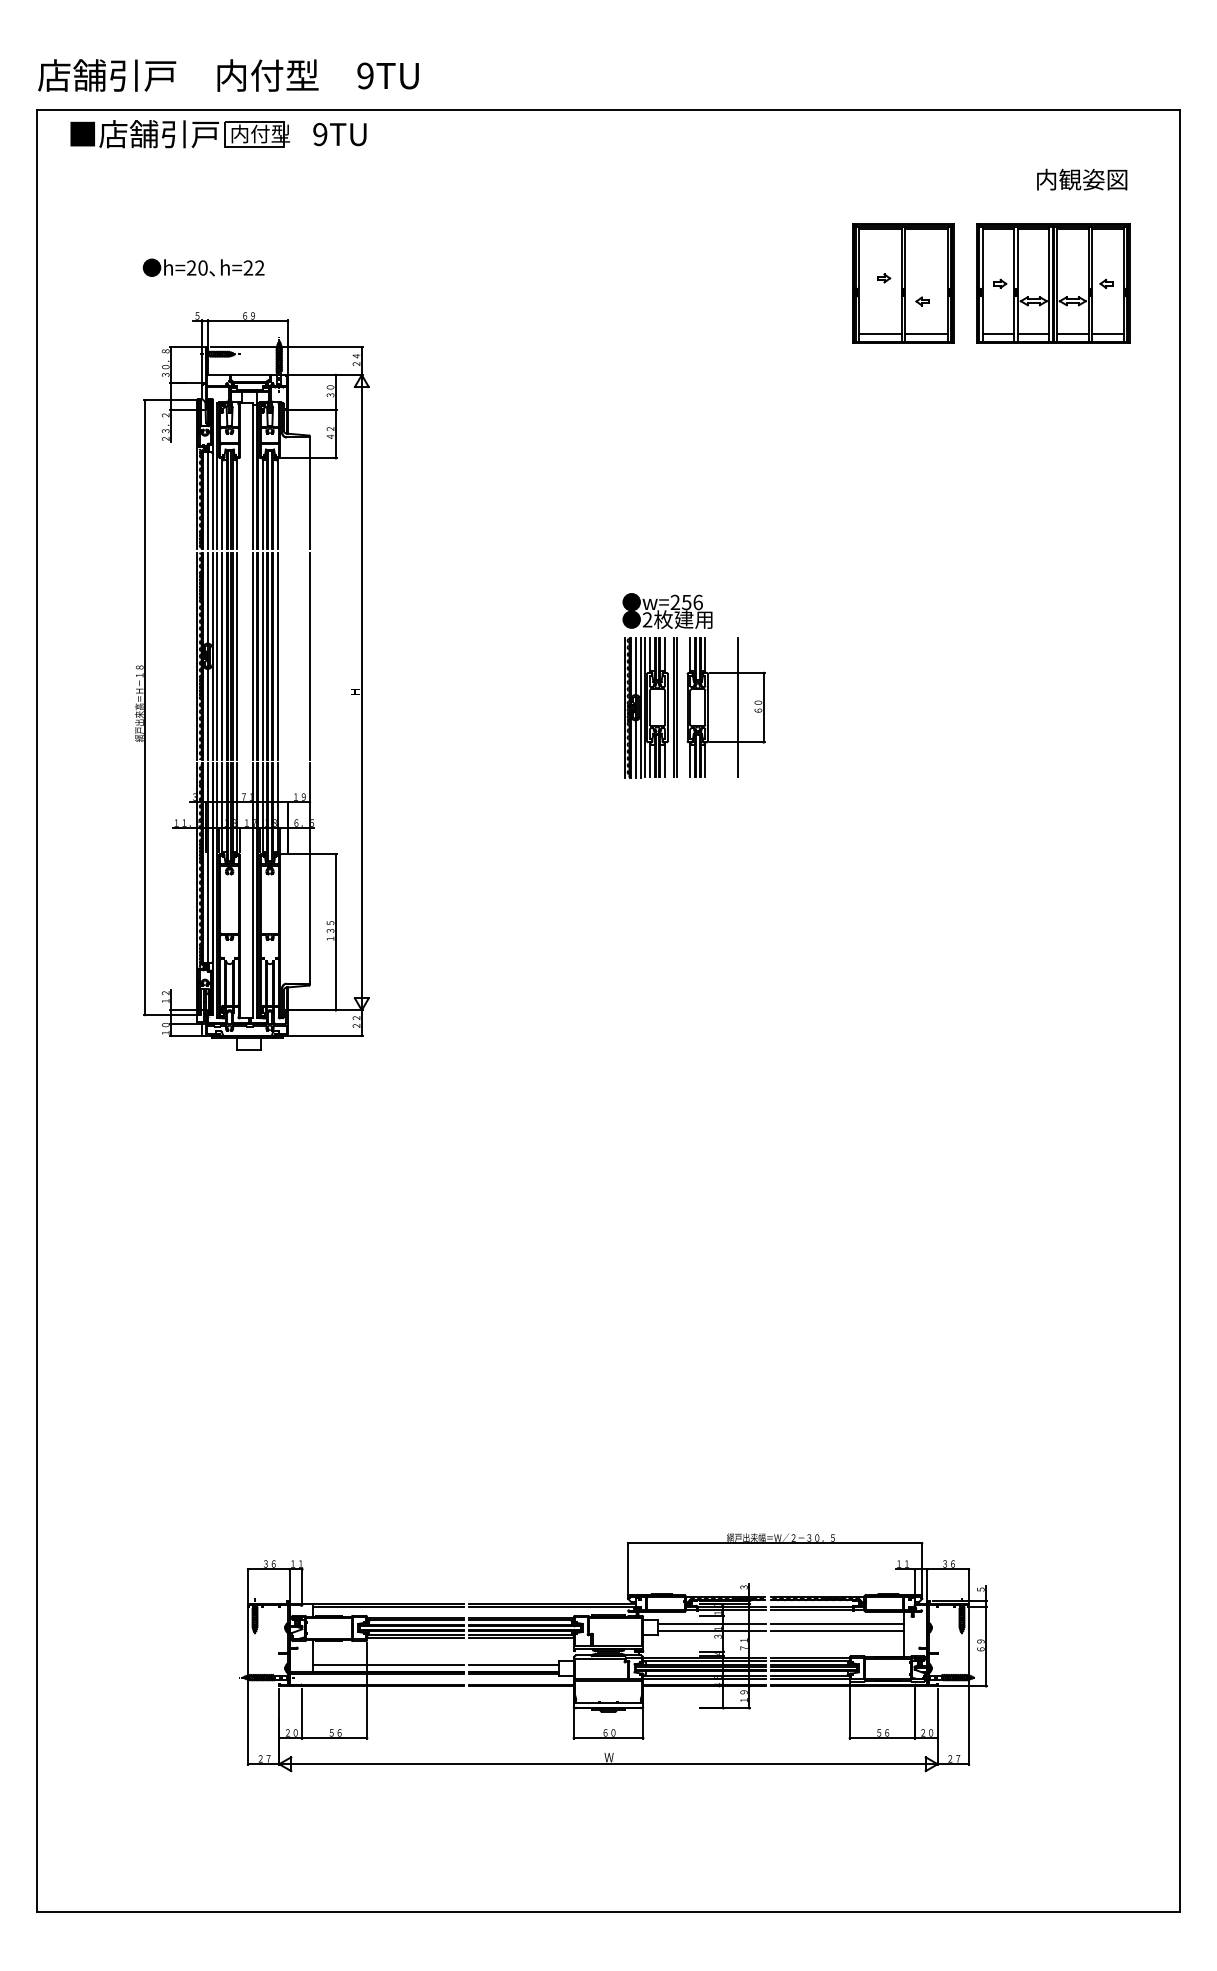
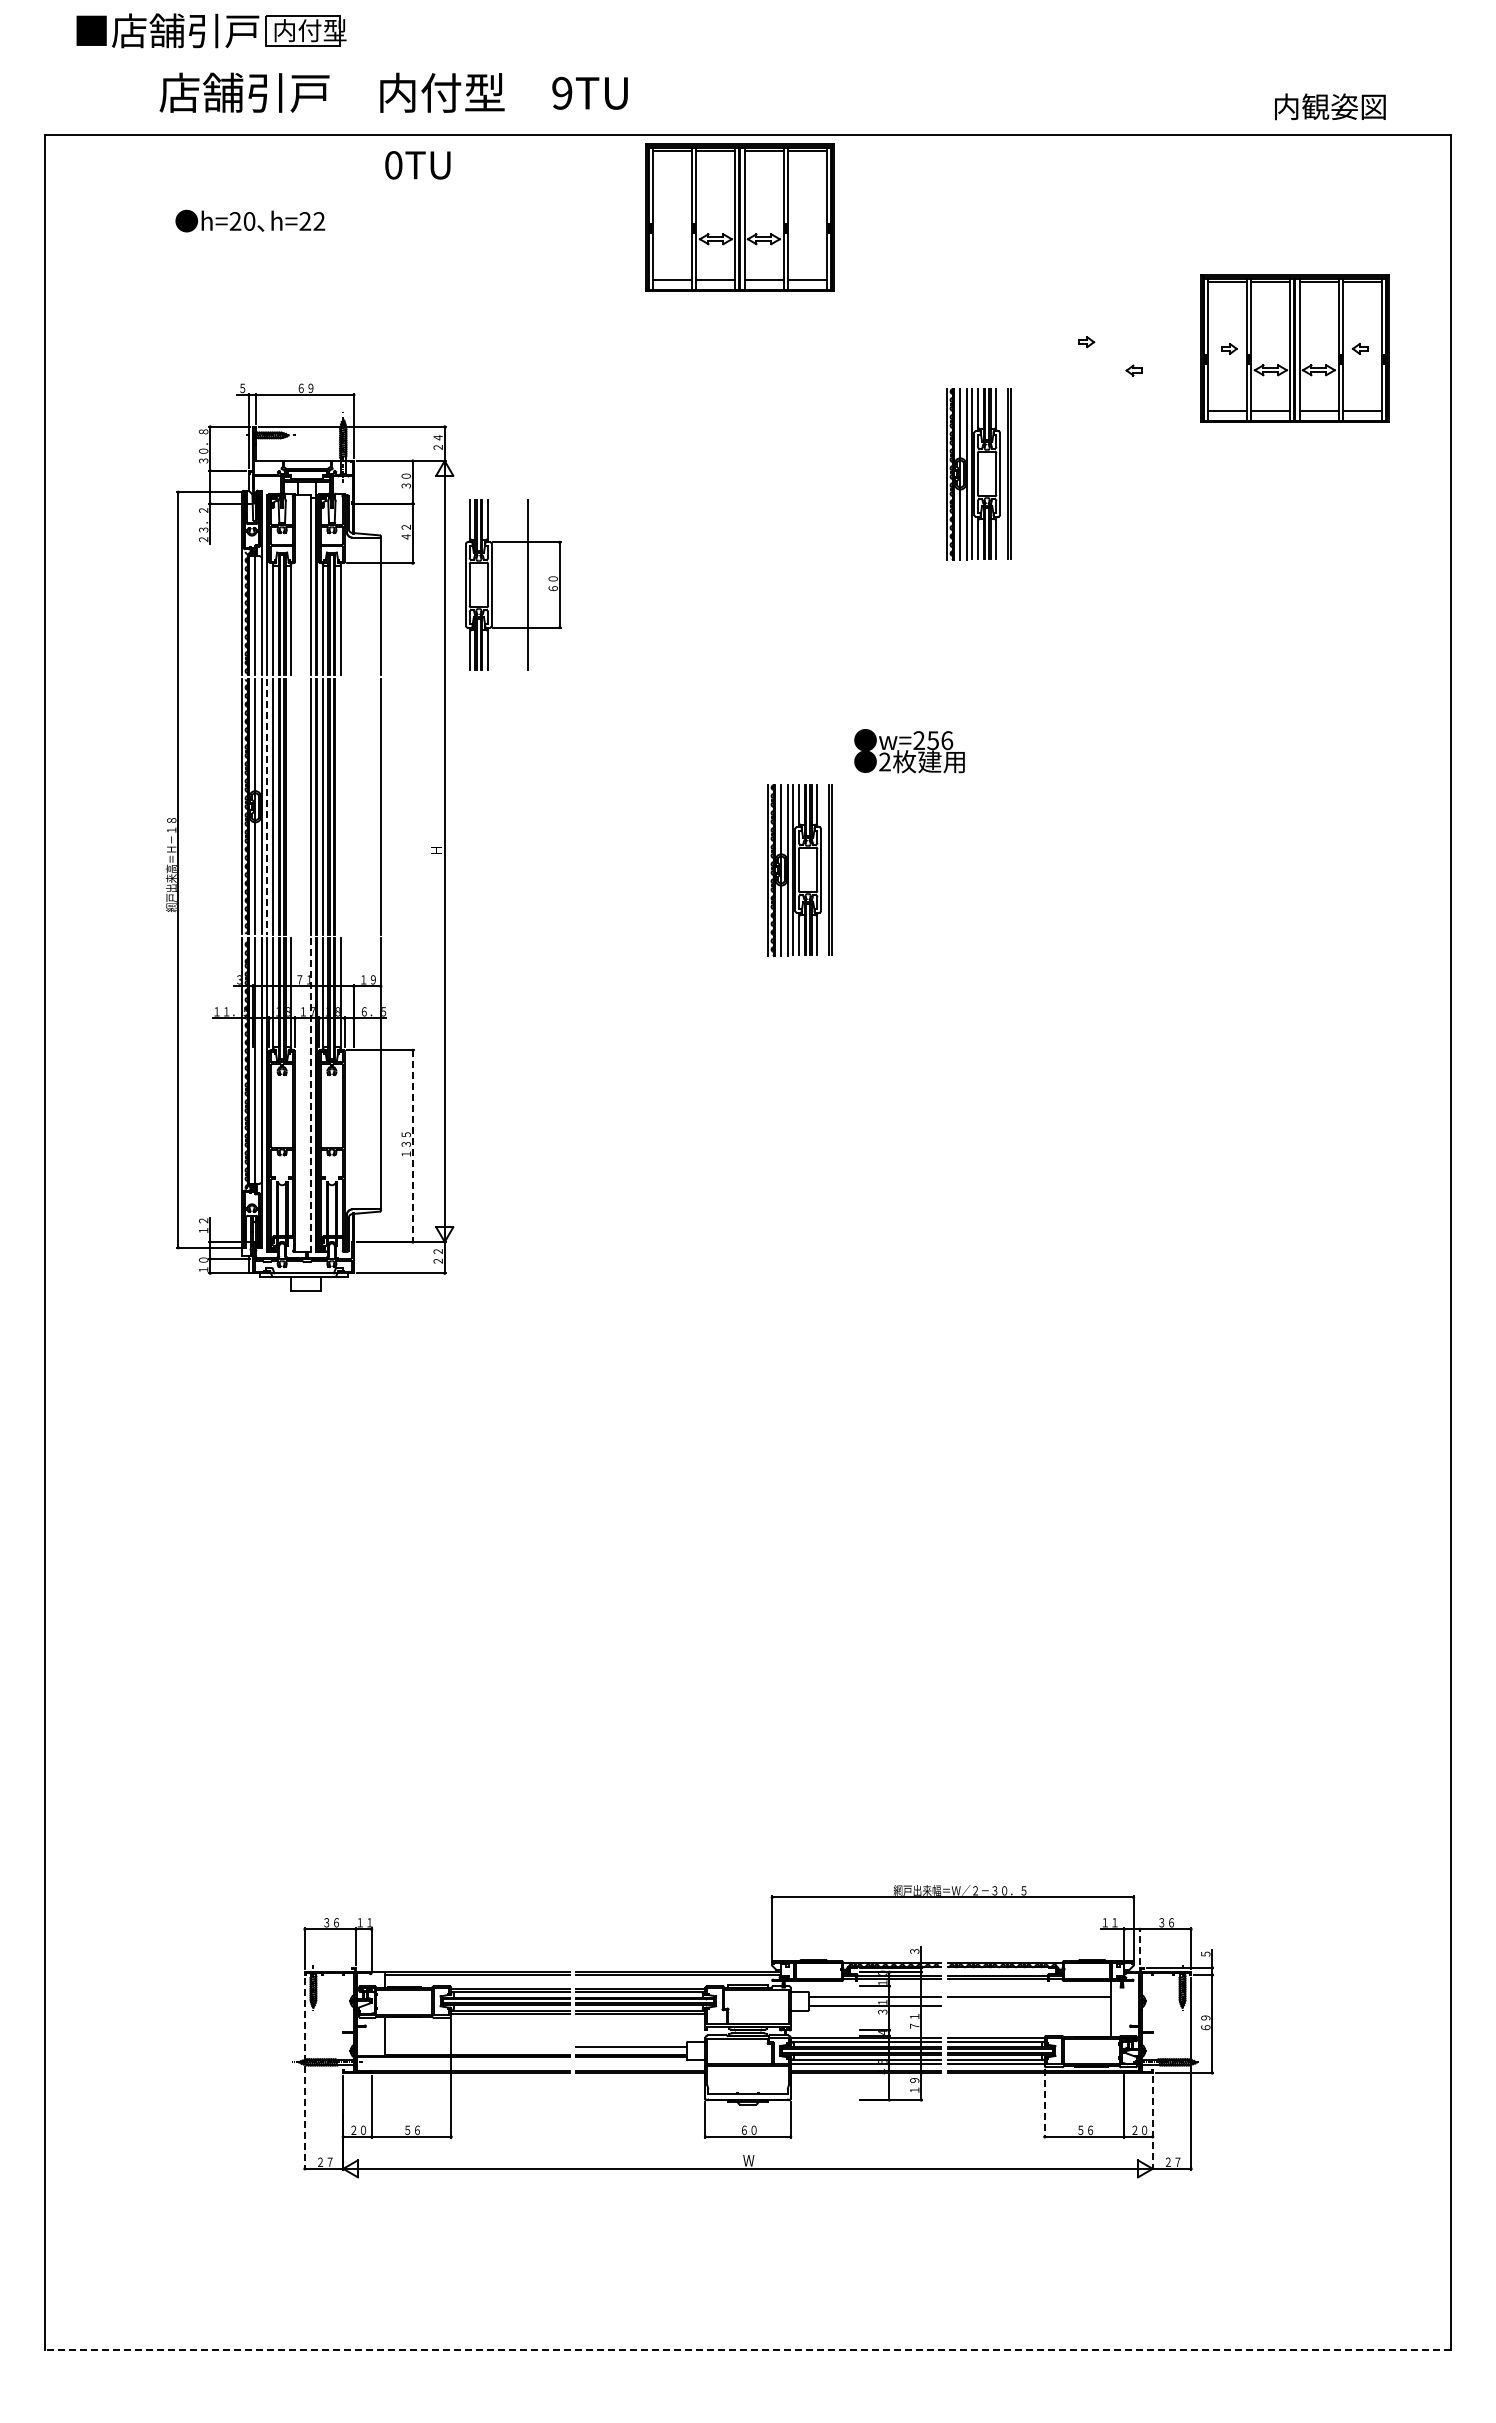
text: (228, 75) -> (393, 92), moved
part: (180, 133) -> (211, 30), moved
text: (320, 134) -> (393, 165), 9TU -> 0TU
part: (601, 176) -> (739, 217), added
text: (1082, 179) -> (1330, 106), moved
text: (203, 267) -> (250, 220), moved
part: (902, 283) -> (1109, 348), removed
part: (795, 386) -> (978, 474), added
text: (667, 611) -> (909, 751), moved
line: (217, 656) -> (267, 806), solid -> dashed
line: (237, 656) -> (291, 806), removed
line: (277, 656) -> (341, 806), removed
part: (726, 707) -> (513, 584), moved
line: (253, 891) -> (311, 1095), solid -> dashed
line: (335, 932) -> (412, 1146), solid -> dashed
line: (926, 1583) -> (1139, 1946), solid -> dashed
line: (836, 1631) -> (1028, 2005), removed
line: (388, 1664) -> (477, 2046), removed
line: (247, 1687) -> (304, 2074), solid -> dashed
line: (849, 1711) -> (1044, 2104), solid -> dashed
line: (937, 1727) -> (1152, 2123), solid -> dashed
line: (608, 1911) -> (748, 2350), solid -> dashed

